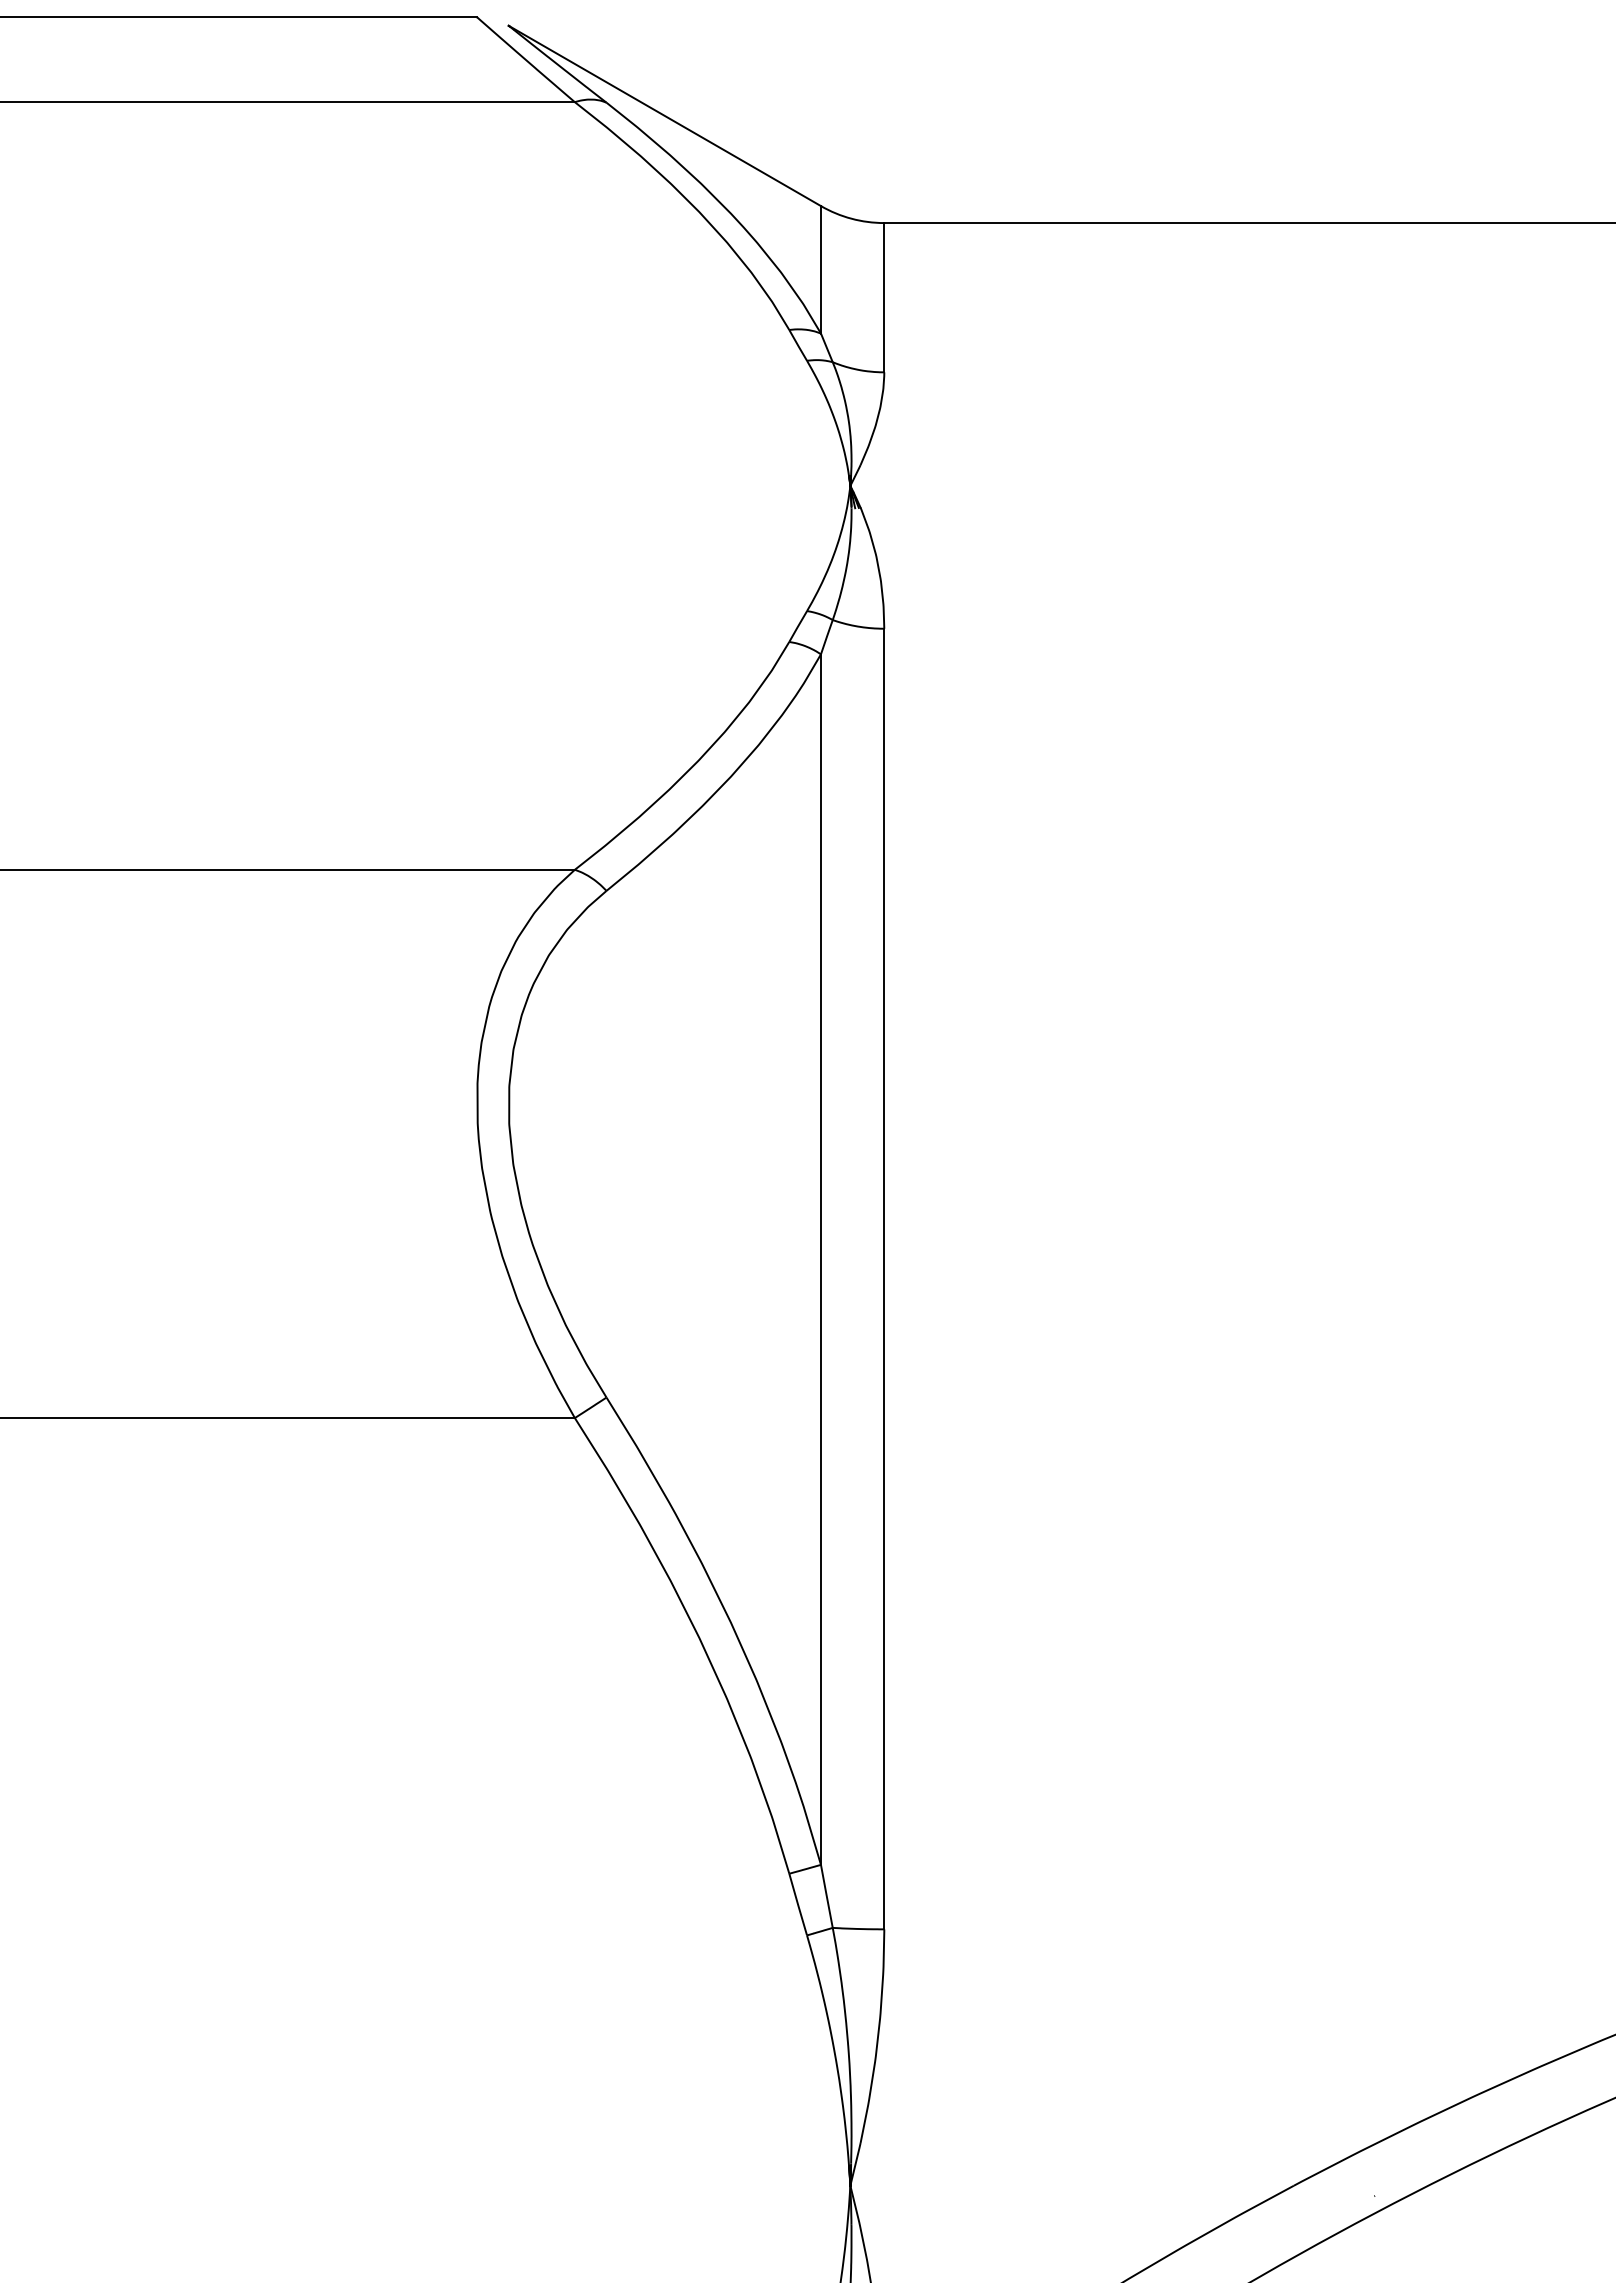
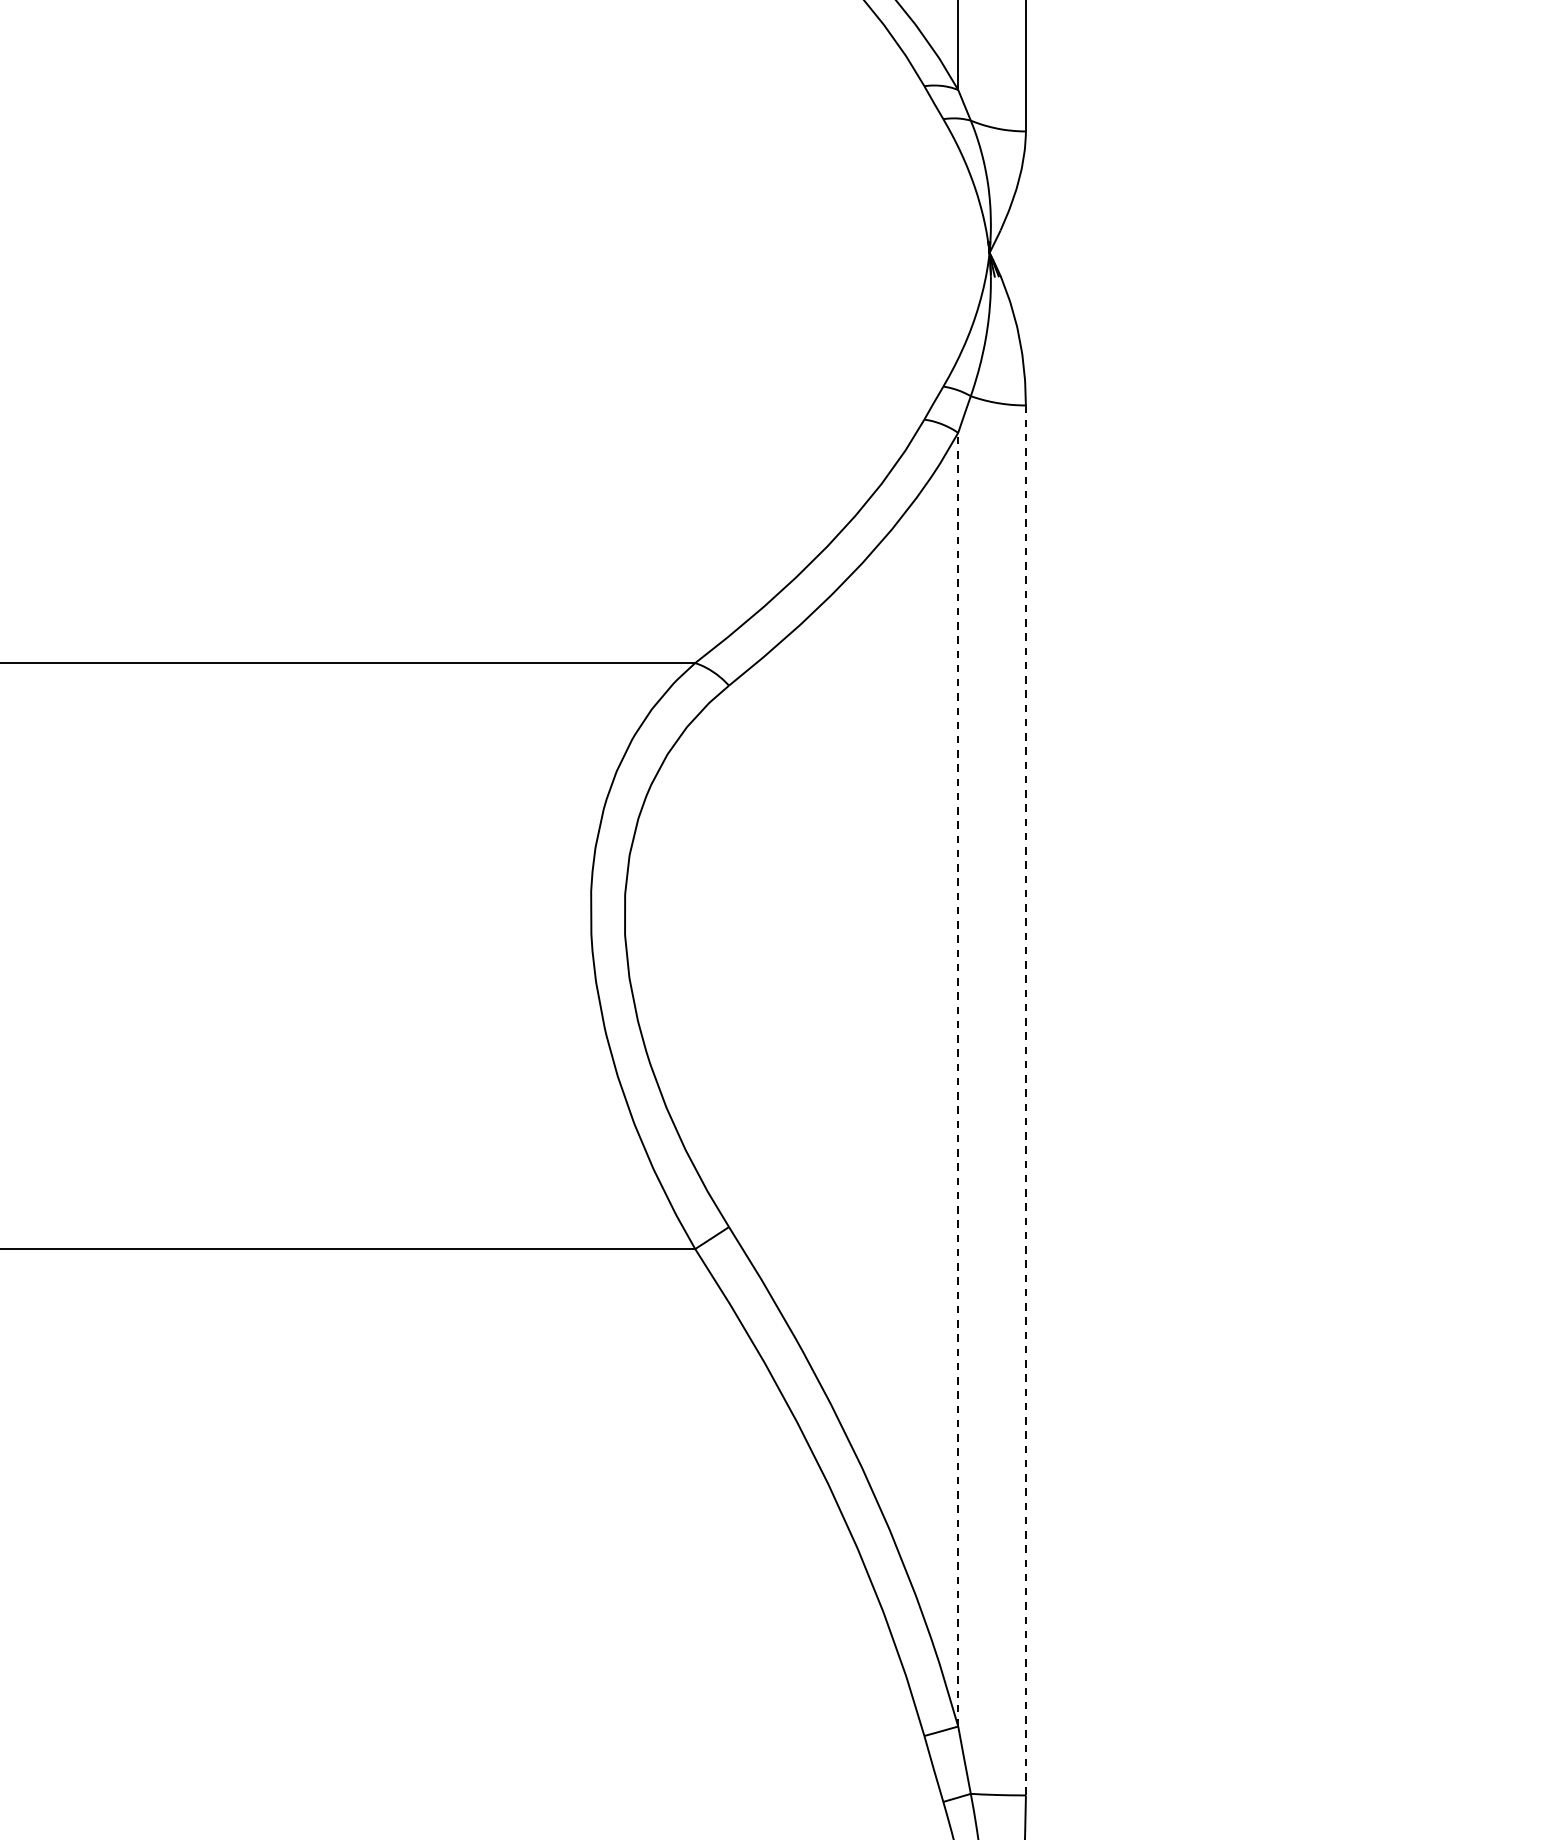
line: (820, 1259) -> (957, 1079), solid -> dashed
line: (884, 1279) -> (1026, 1100), solid -> dashed

